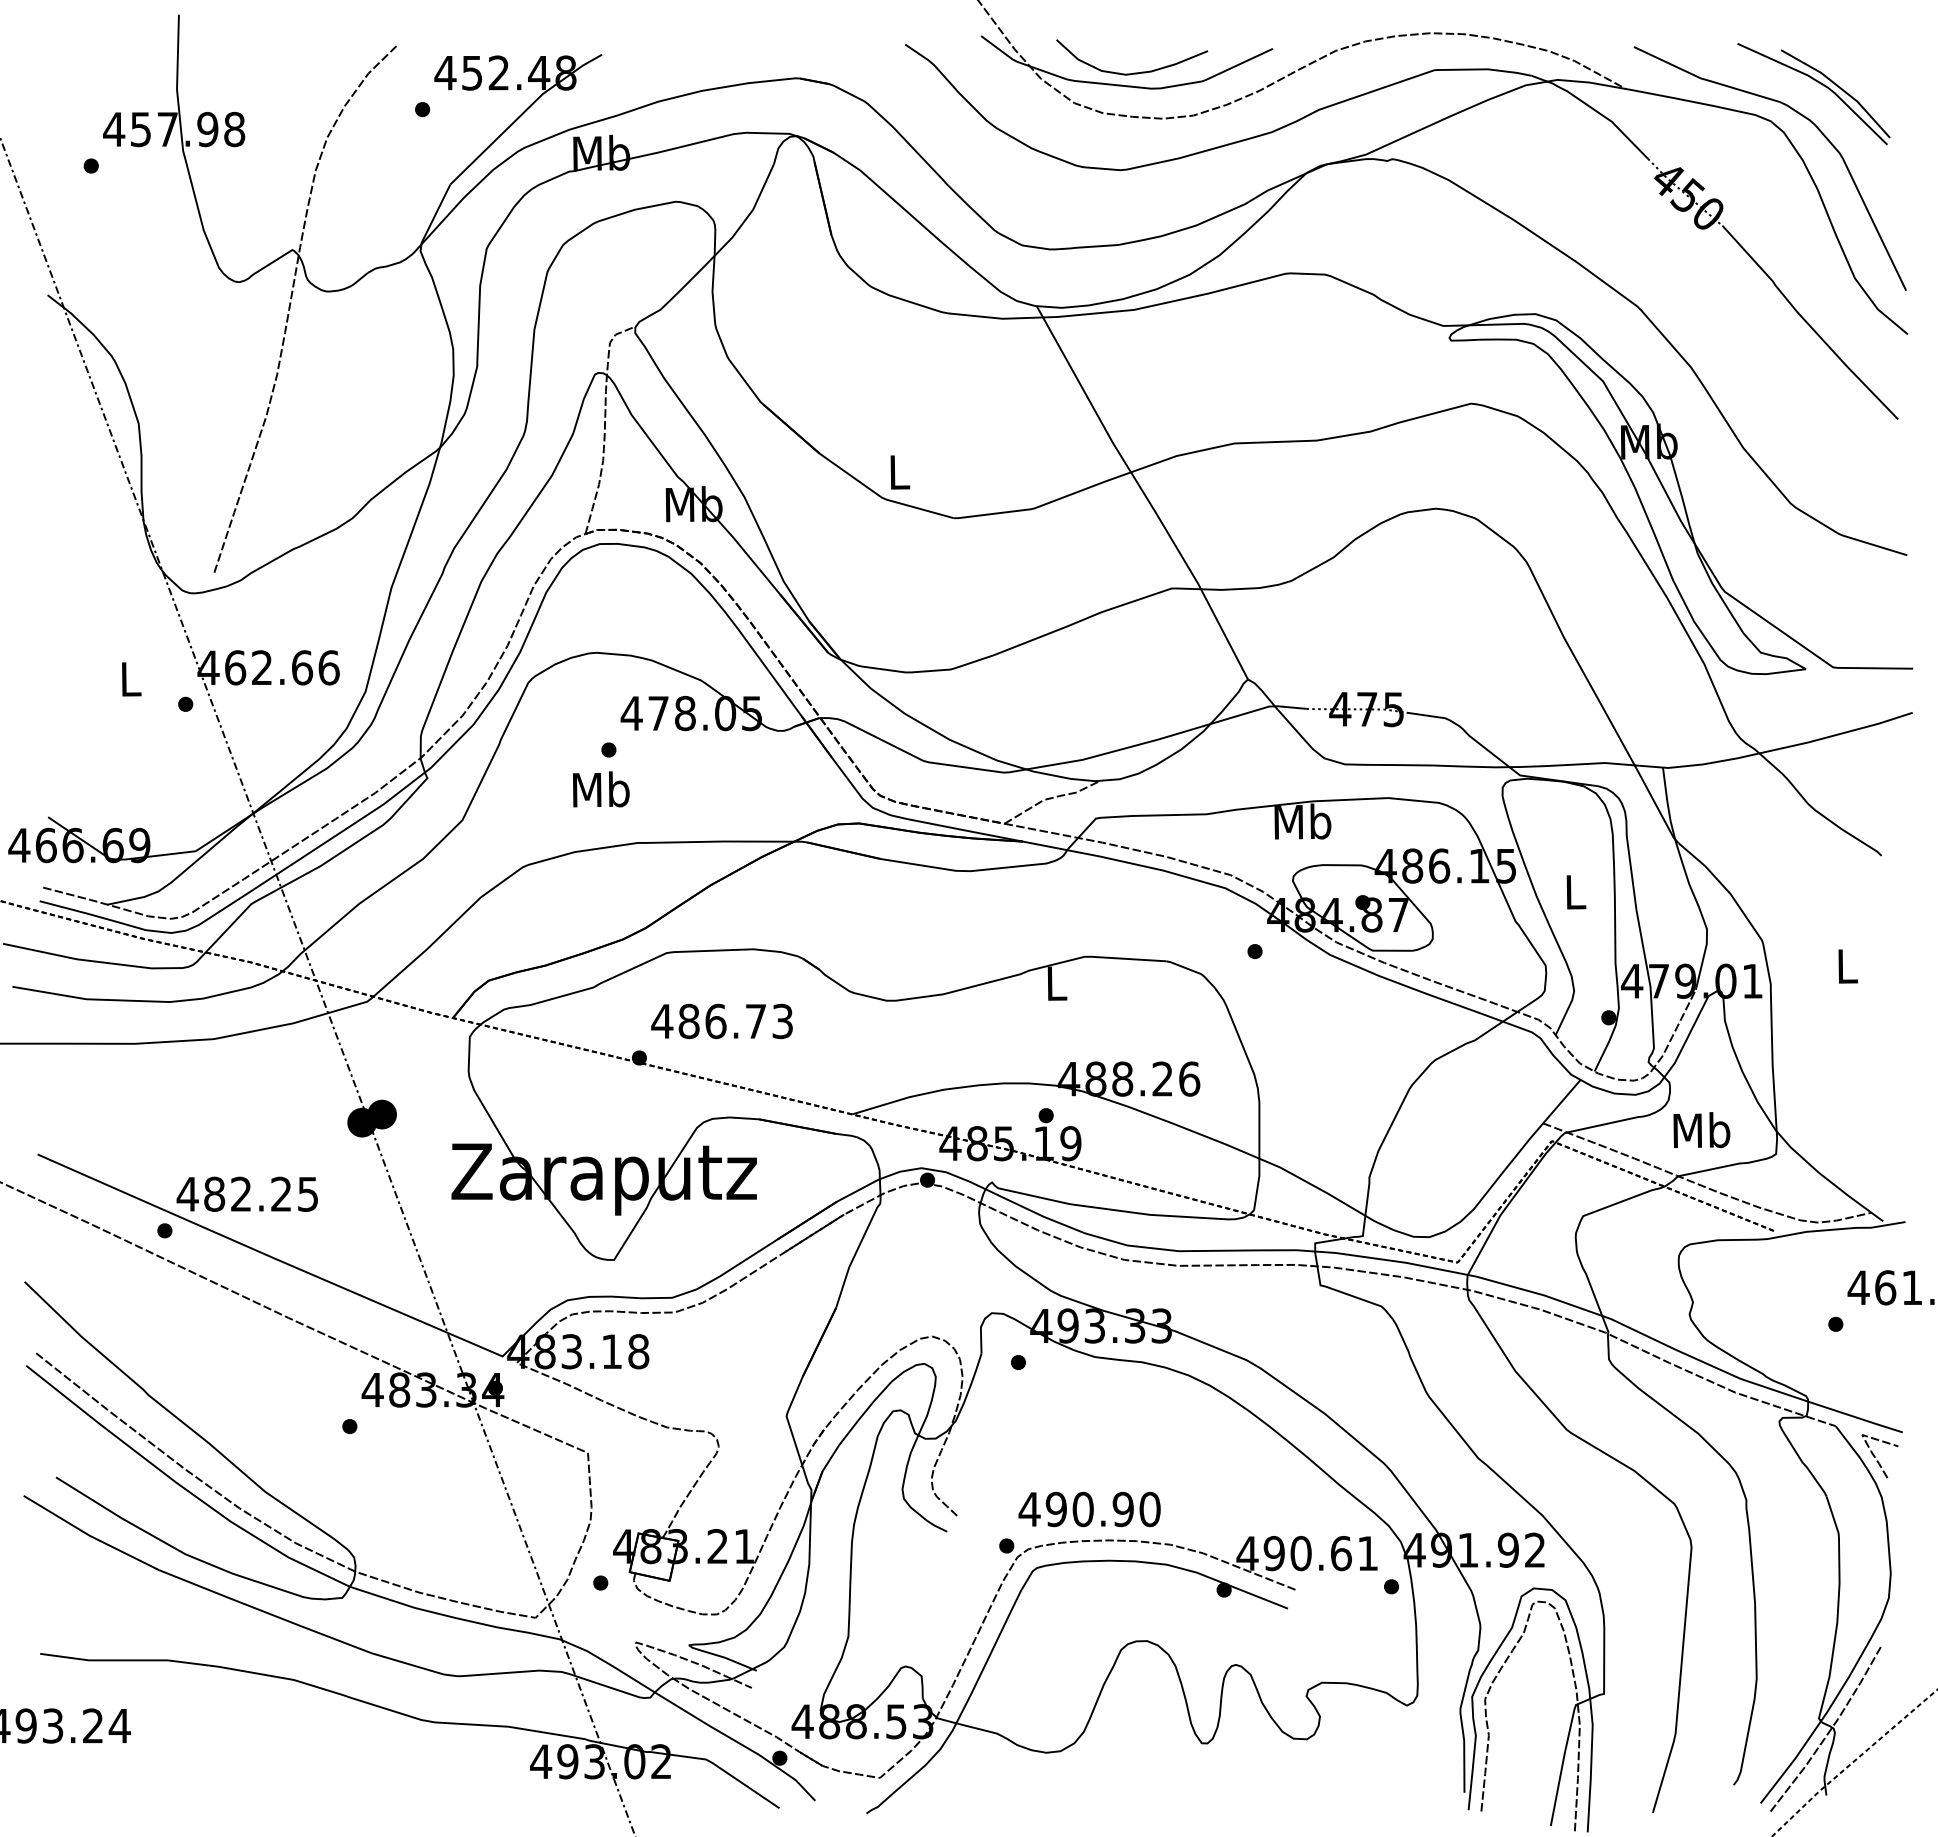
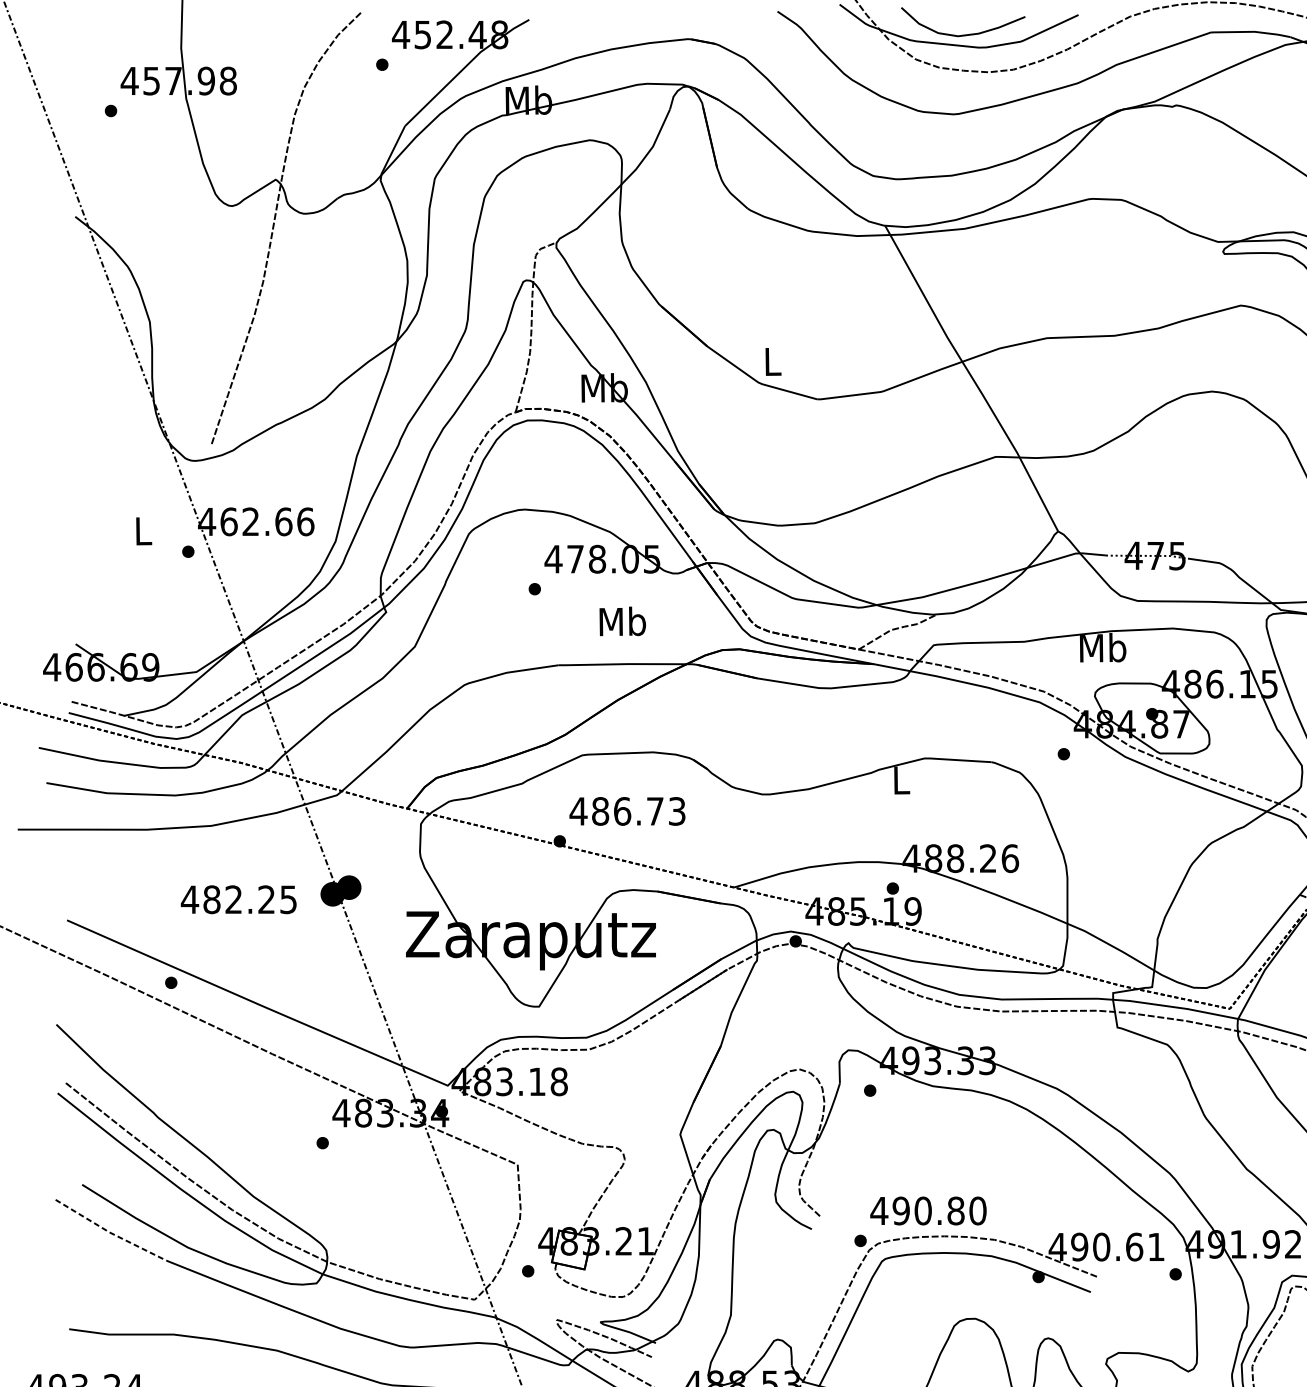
text: (601, 789) -> (622, 621), moved
text: (246, 1193) -> (238, 899), moved
text: (1122, 1509) -> (955, 1211), 490.90 -> 490.80
line: (89, 1535) -> (109, 1232), solid -> dashed

